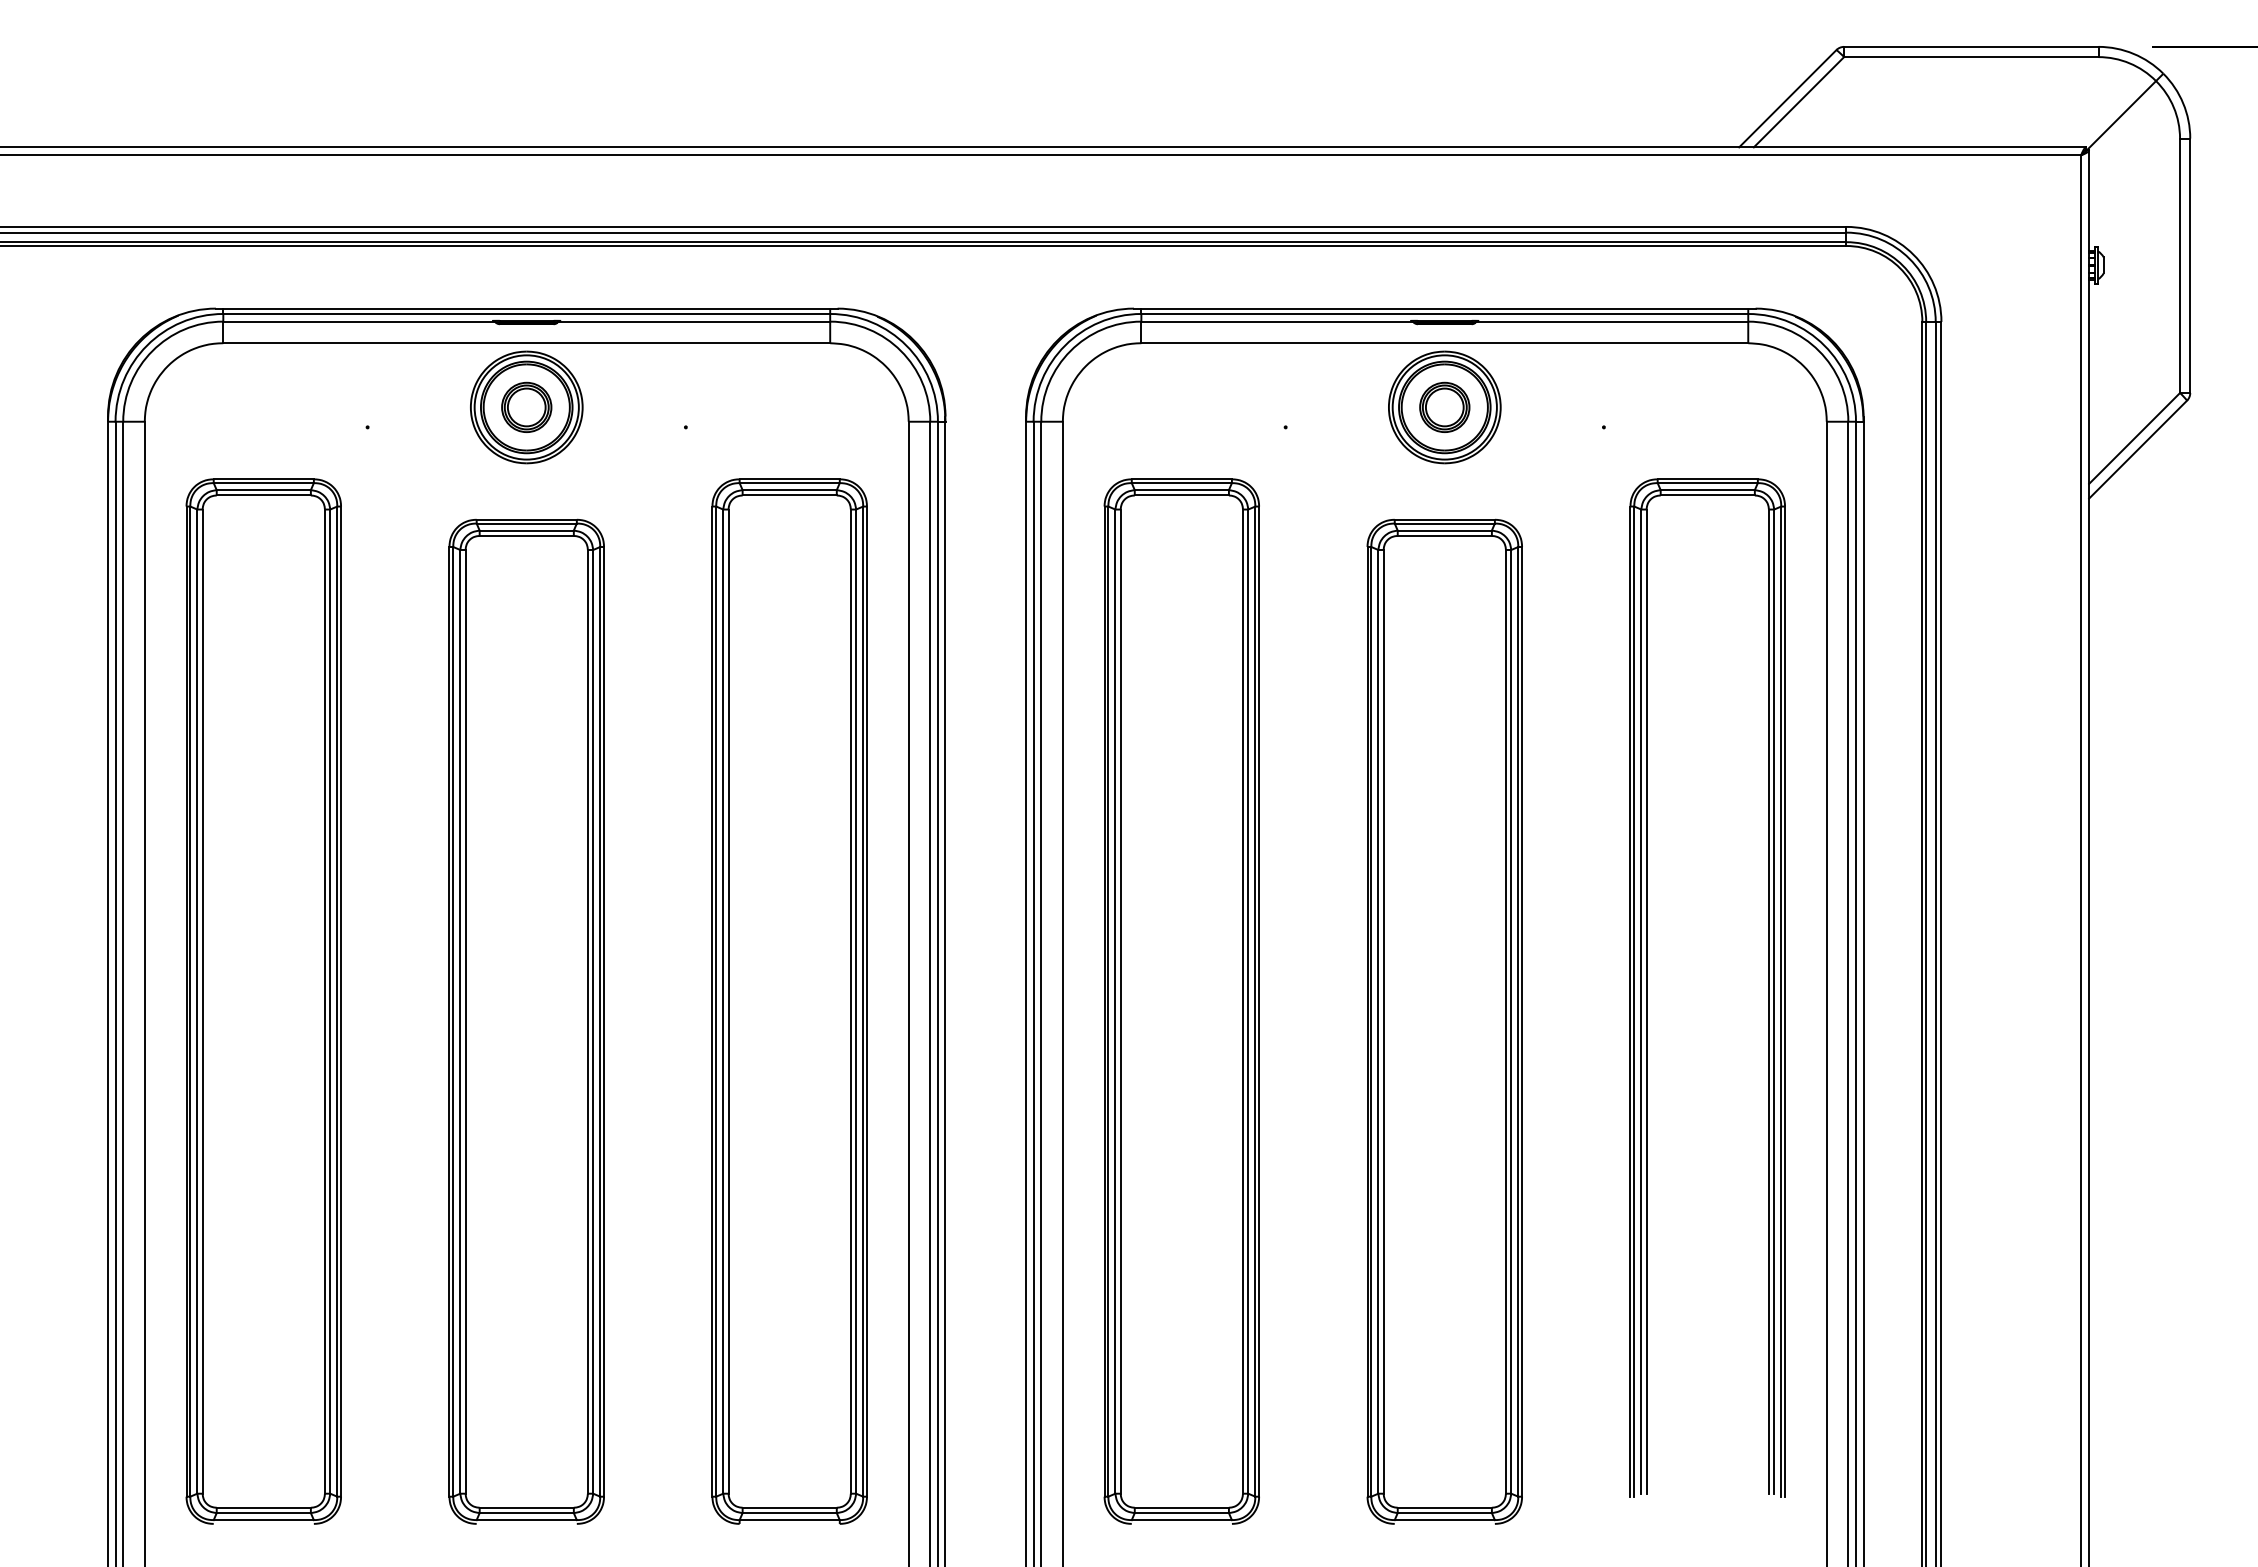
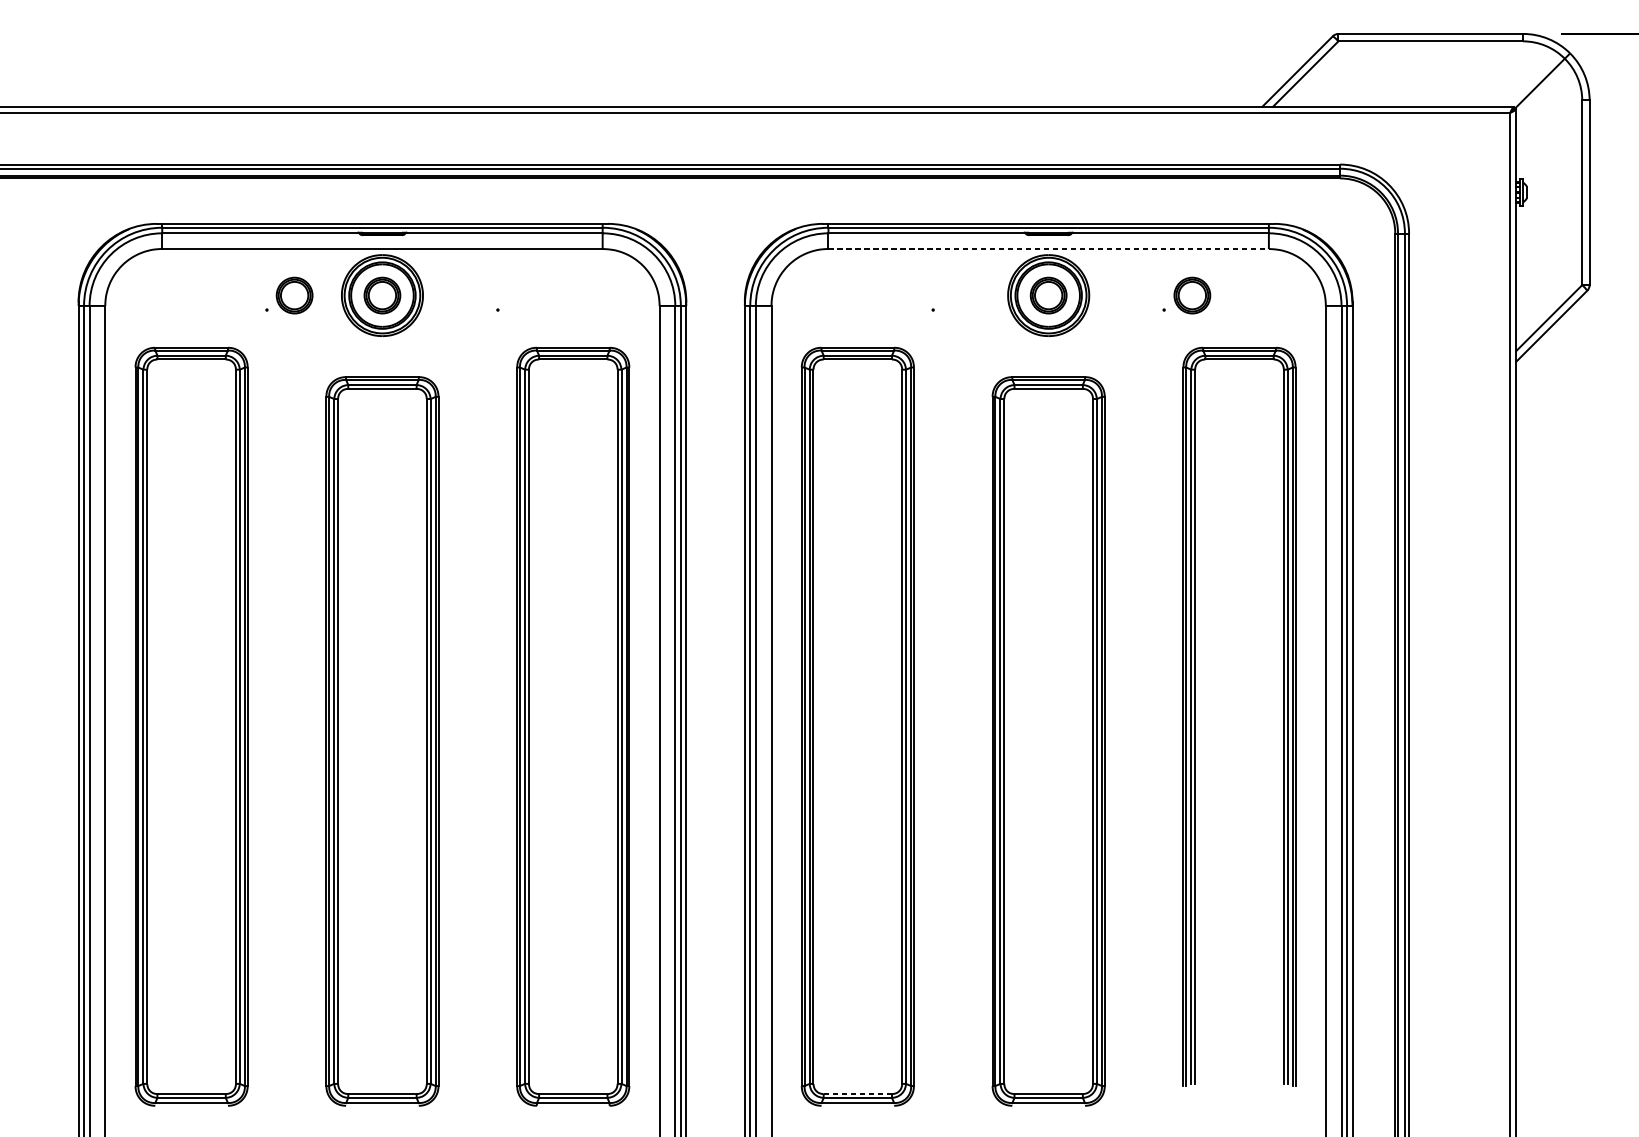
line: (1445, 343) -> (1049, 249), solid -> dashed
part: (405, 406) -> (294, 294), added
part: (1642, 406) -> (1192, 294), added
line: (1181, 1507) -> (857, 1093), solid -> dashed

